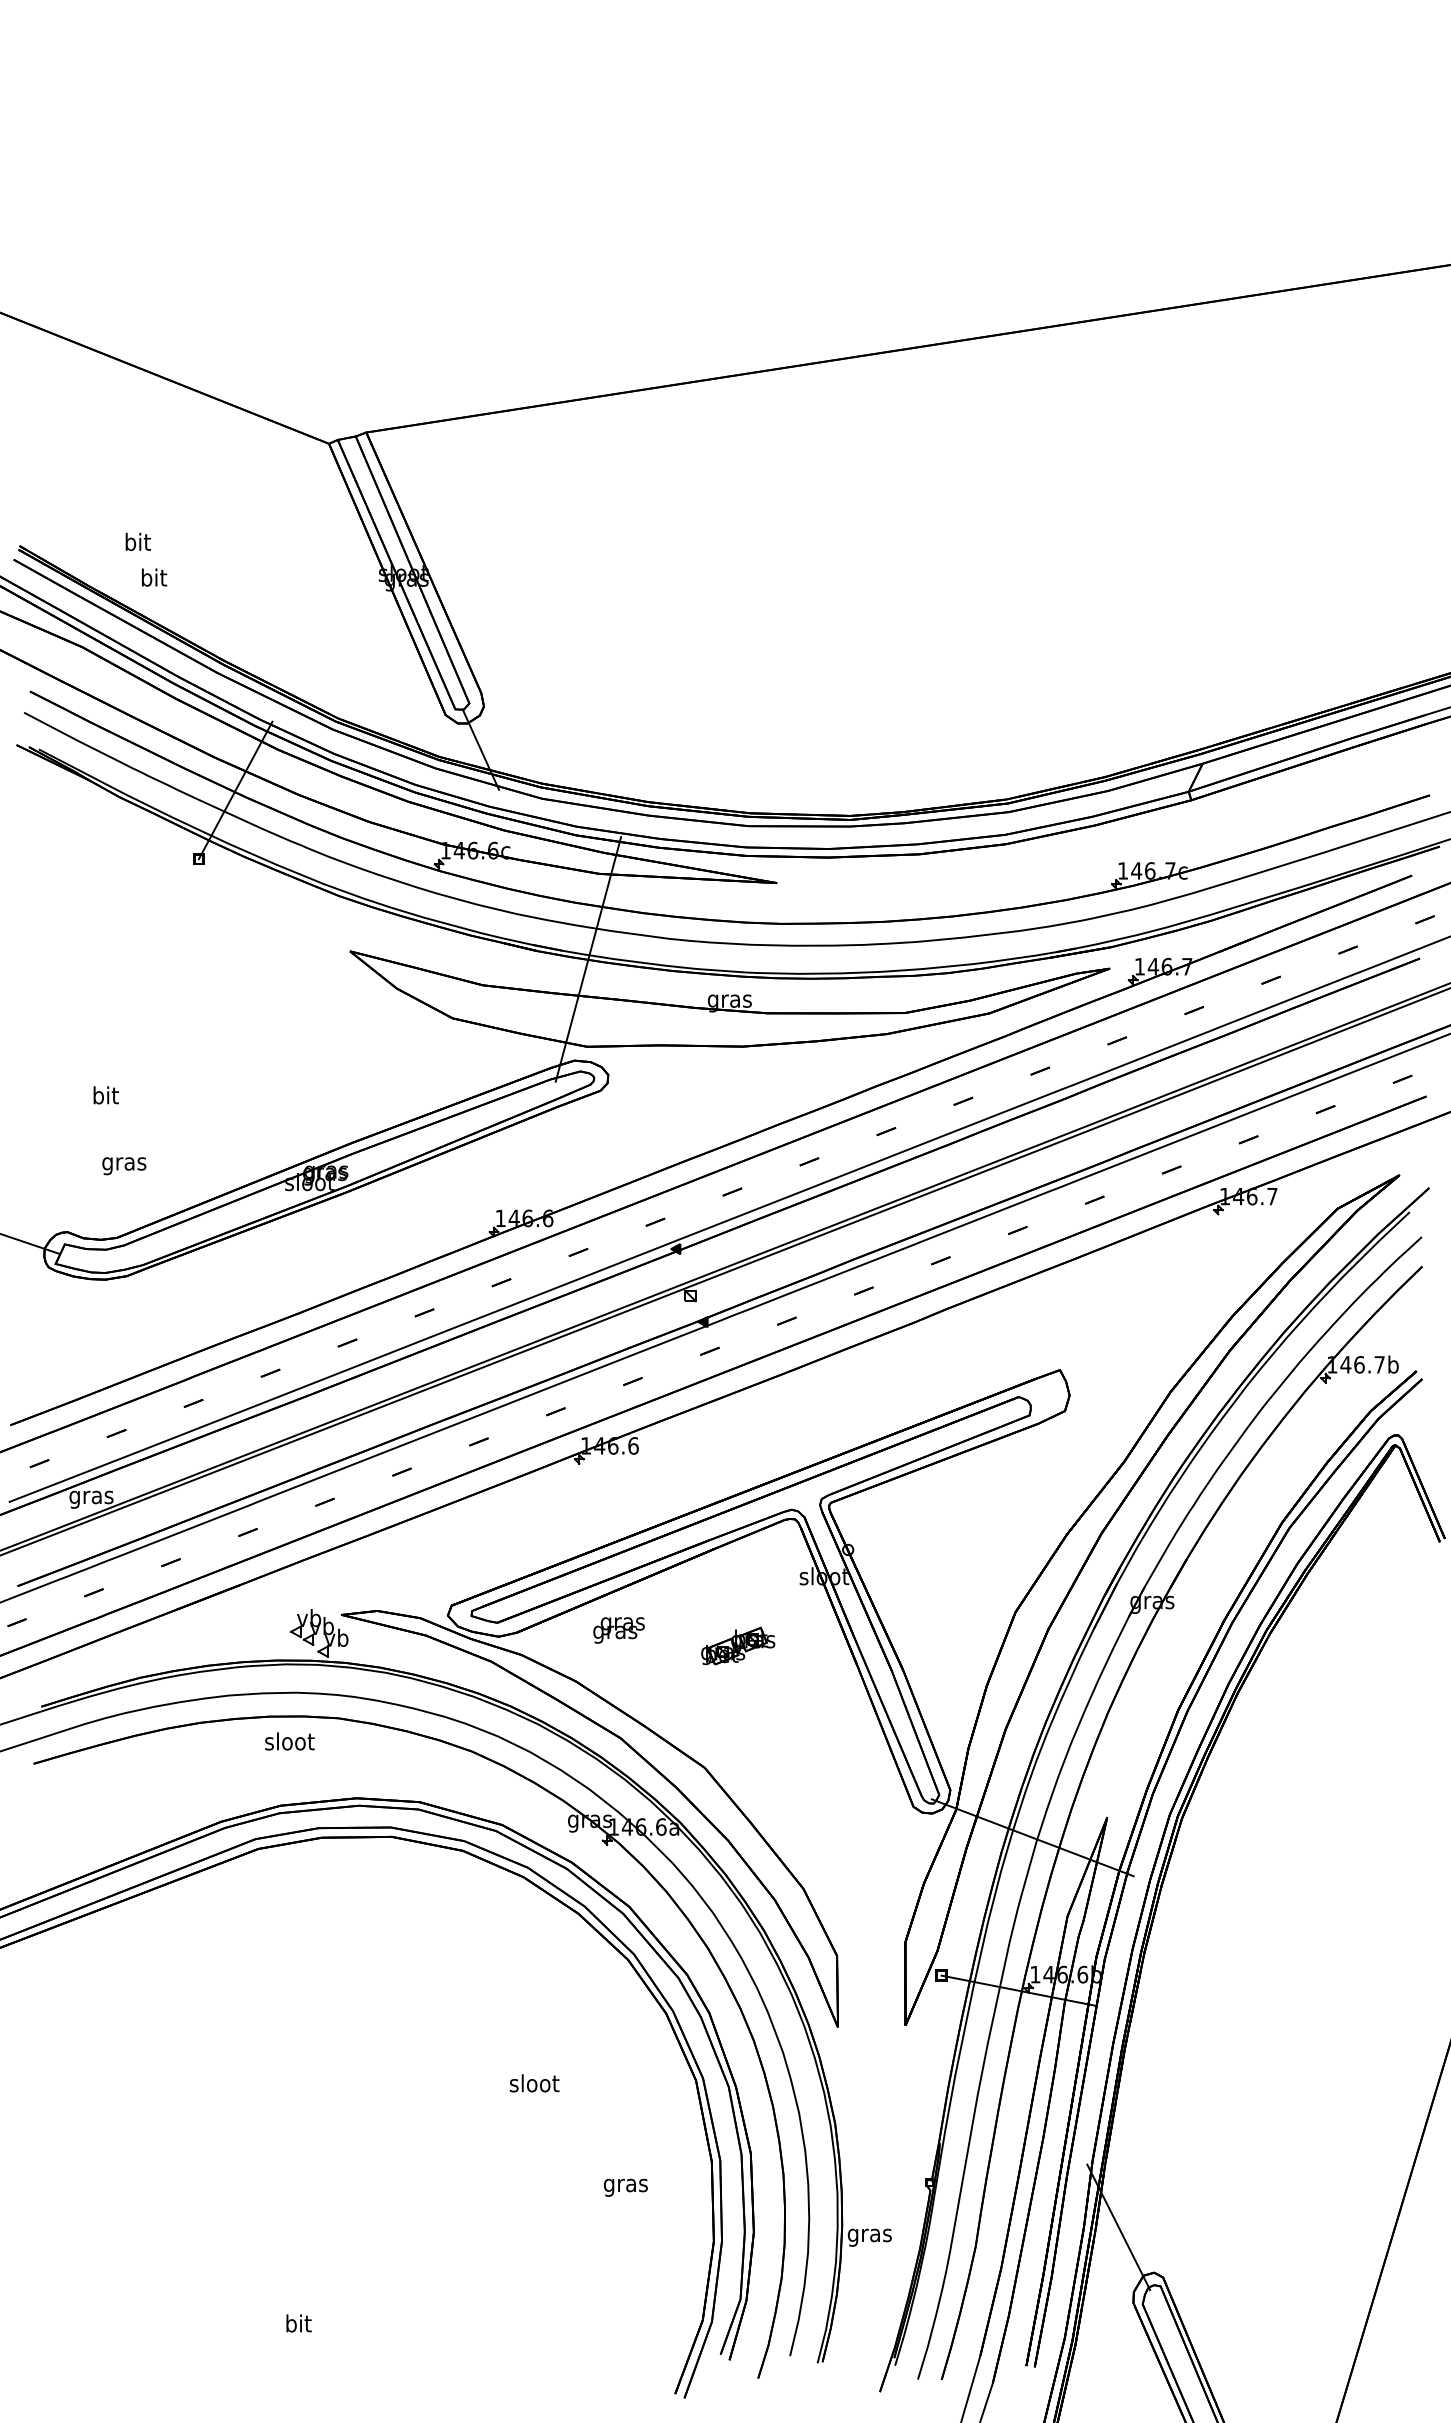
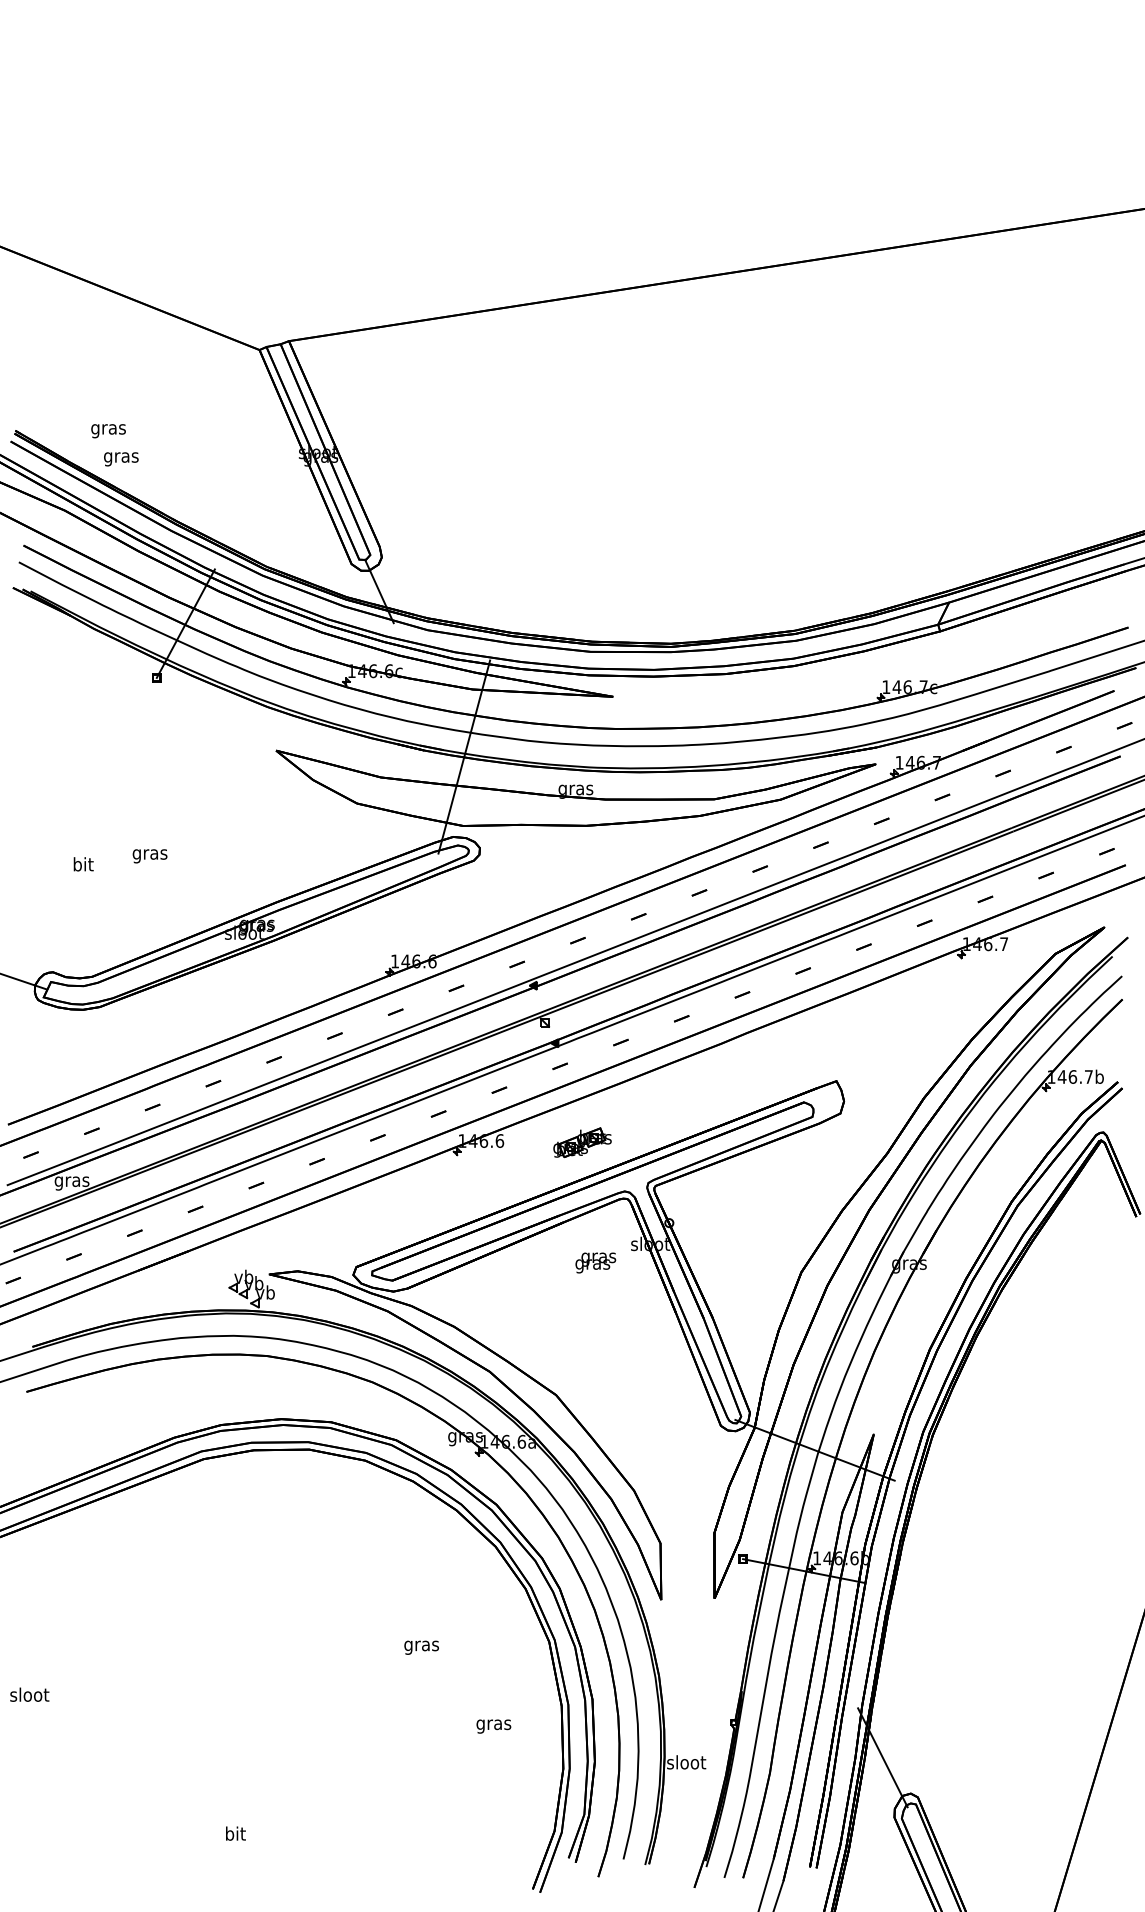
text: (137, 543) -> (108, 428), bit -> gras
text: (153, 579) -> (121, 457), bit -> gras
text: (124, 1166) -> (150, 856), moved
text: (618, 1630) -> (595, 1263), moved
part: (738, 1645) -> (582, 1142), moved
text: (289, 1741) -> (29, 1694), moved
text: (534, 2085) -> (421, 1645), sloot -> gras
text: (869, 2235) -> (686, 1764), gras -> sloot

